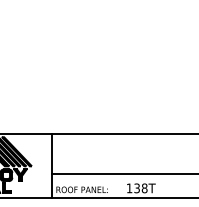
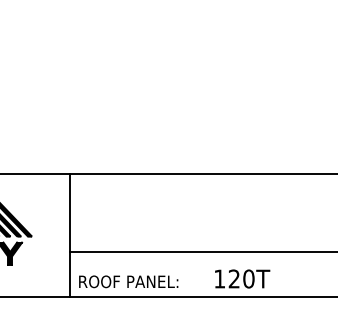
text: (140, 188) -> (240, 279), 138T -> 120T

